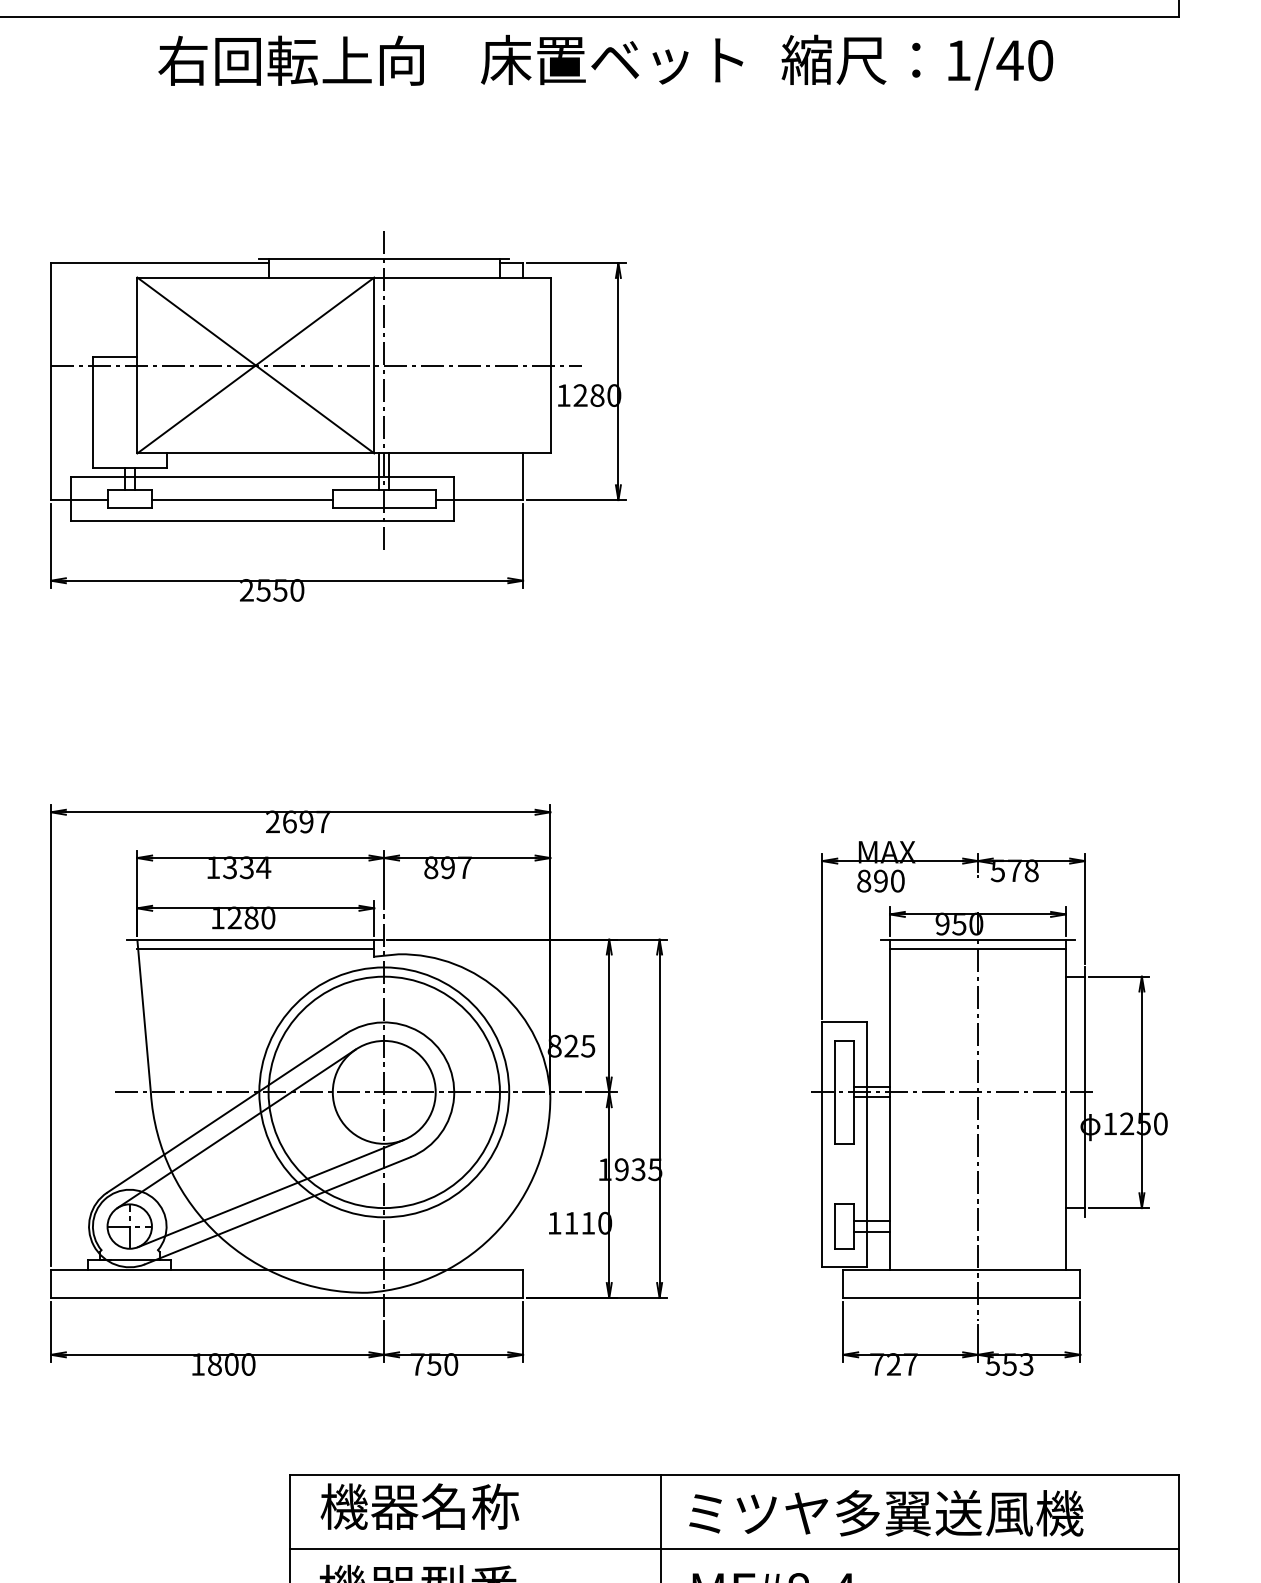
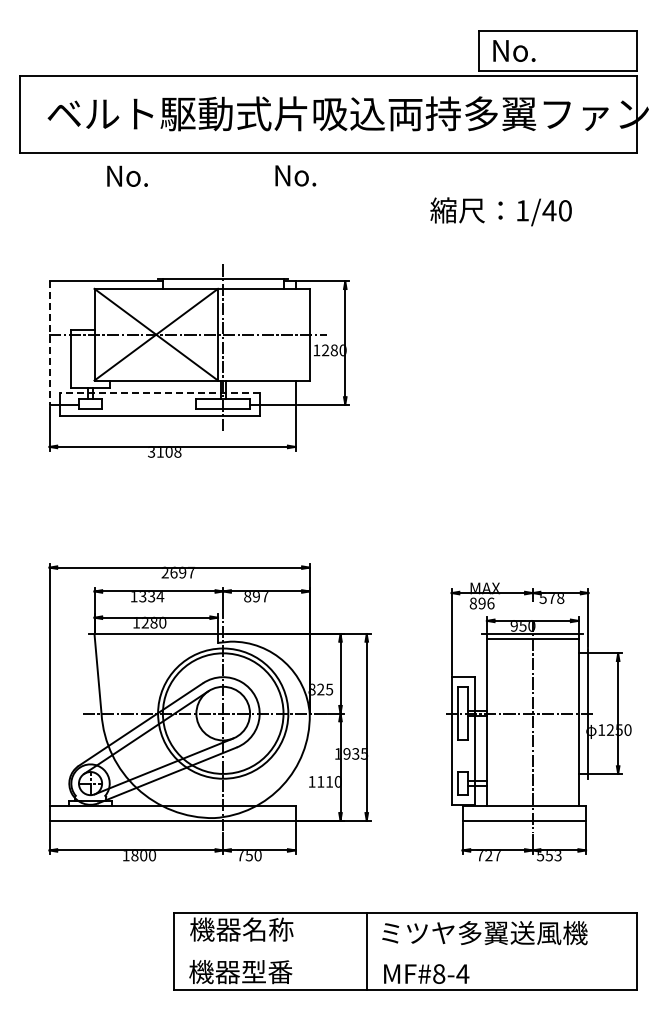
text: (290, 60) -> (174, 175), 右回転上向 -> No.
text: (611, 60) -> (341, 175), 床置ベット -> No.
text: (916, 61) -> (500, 211), moved
line: (51, 382) -> (49, 343), solid -> dashed
line: (262, 476) -> (159, 392), solid -> dashed
line: (242, 499) -> (149, 404), removed
text: (271, 591) -> (164, 452), 2550 -> 3108
text: (896, 881) -> (490, 603), 890 -> 896
line: (256, 948) -> (156, 638), removed
line: (733, 1548) -> (405, 951), removed

